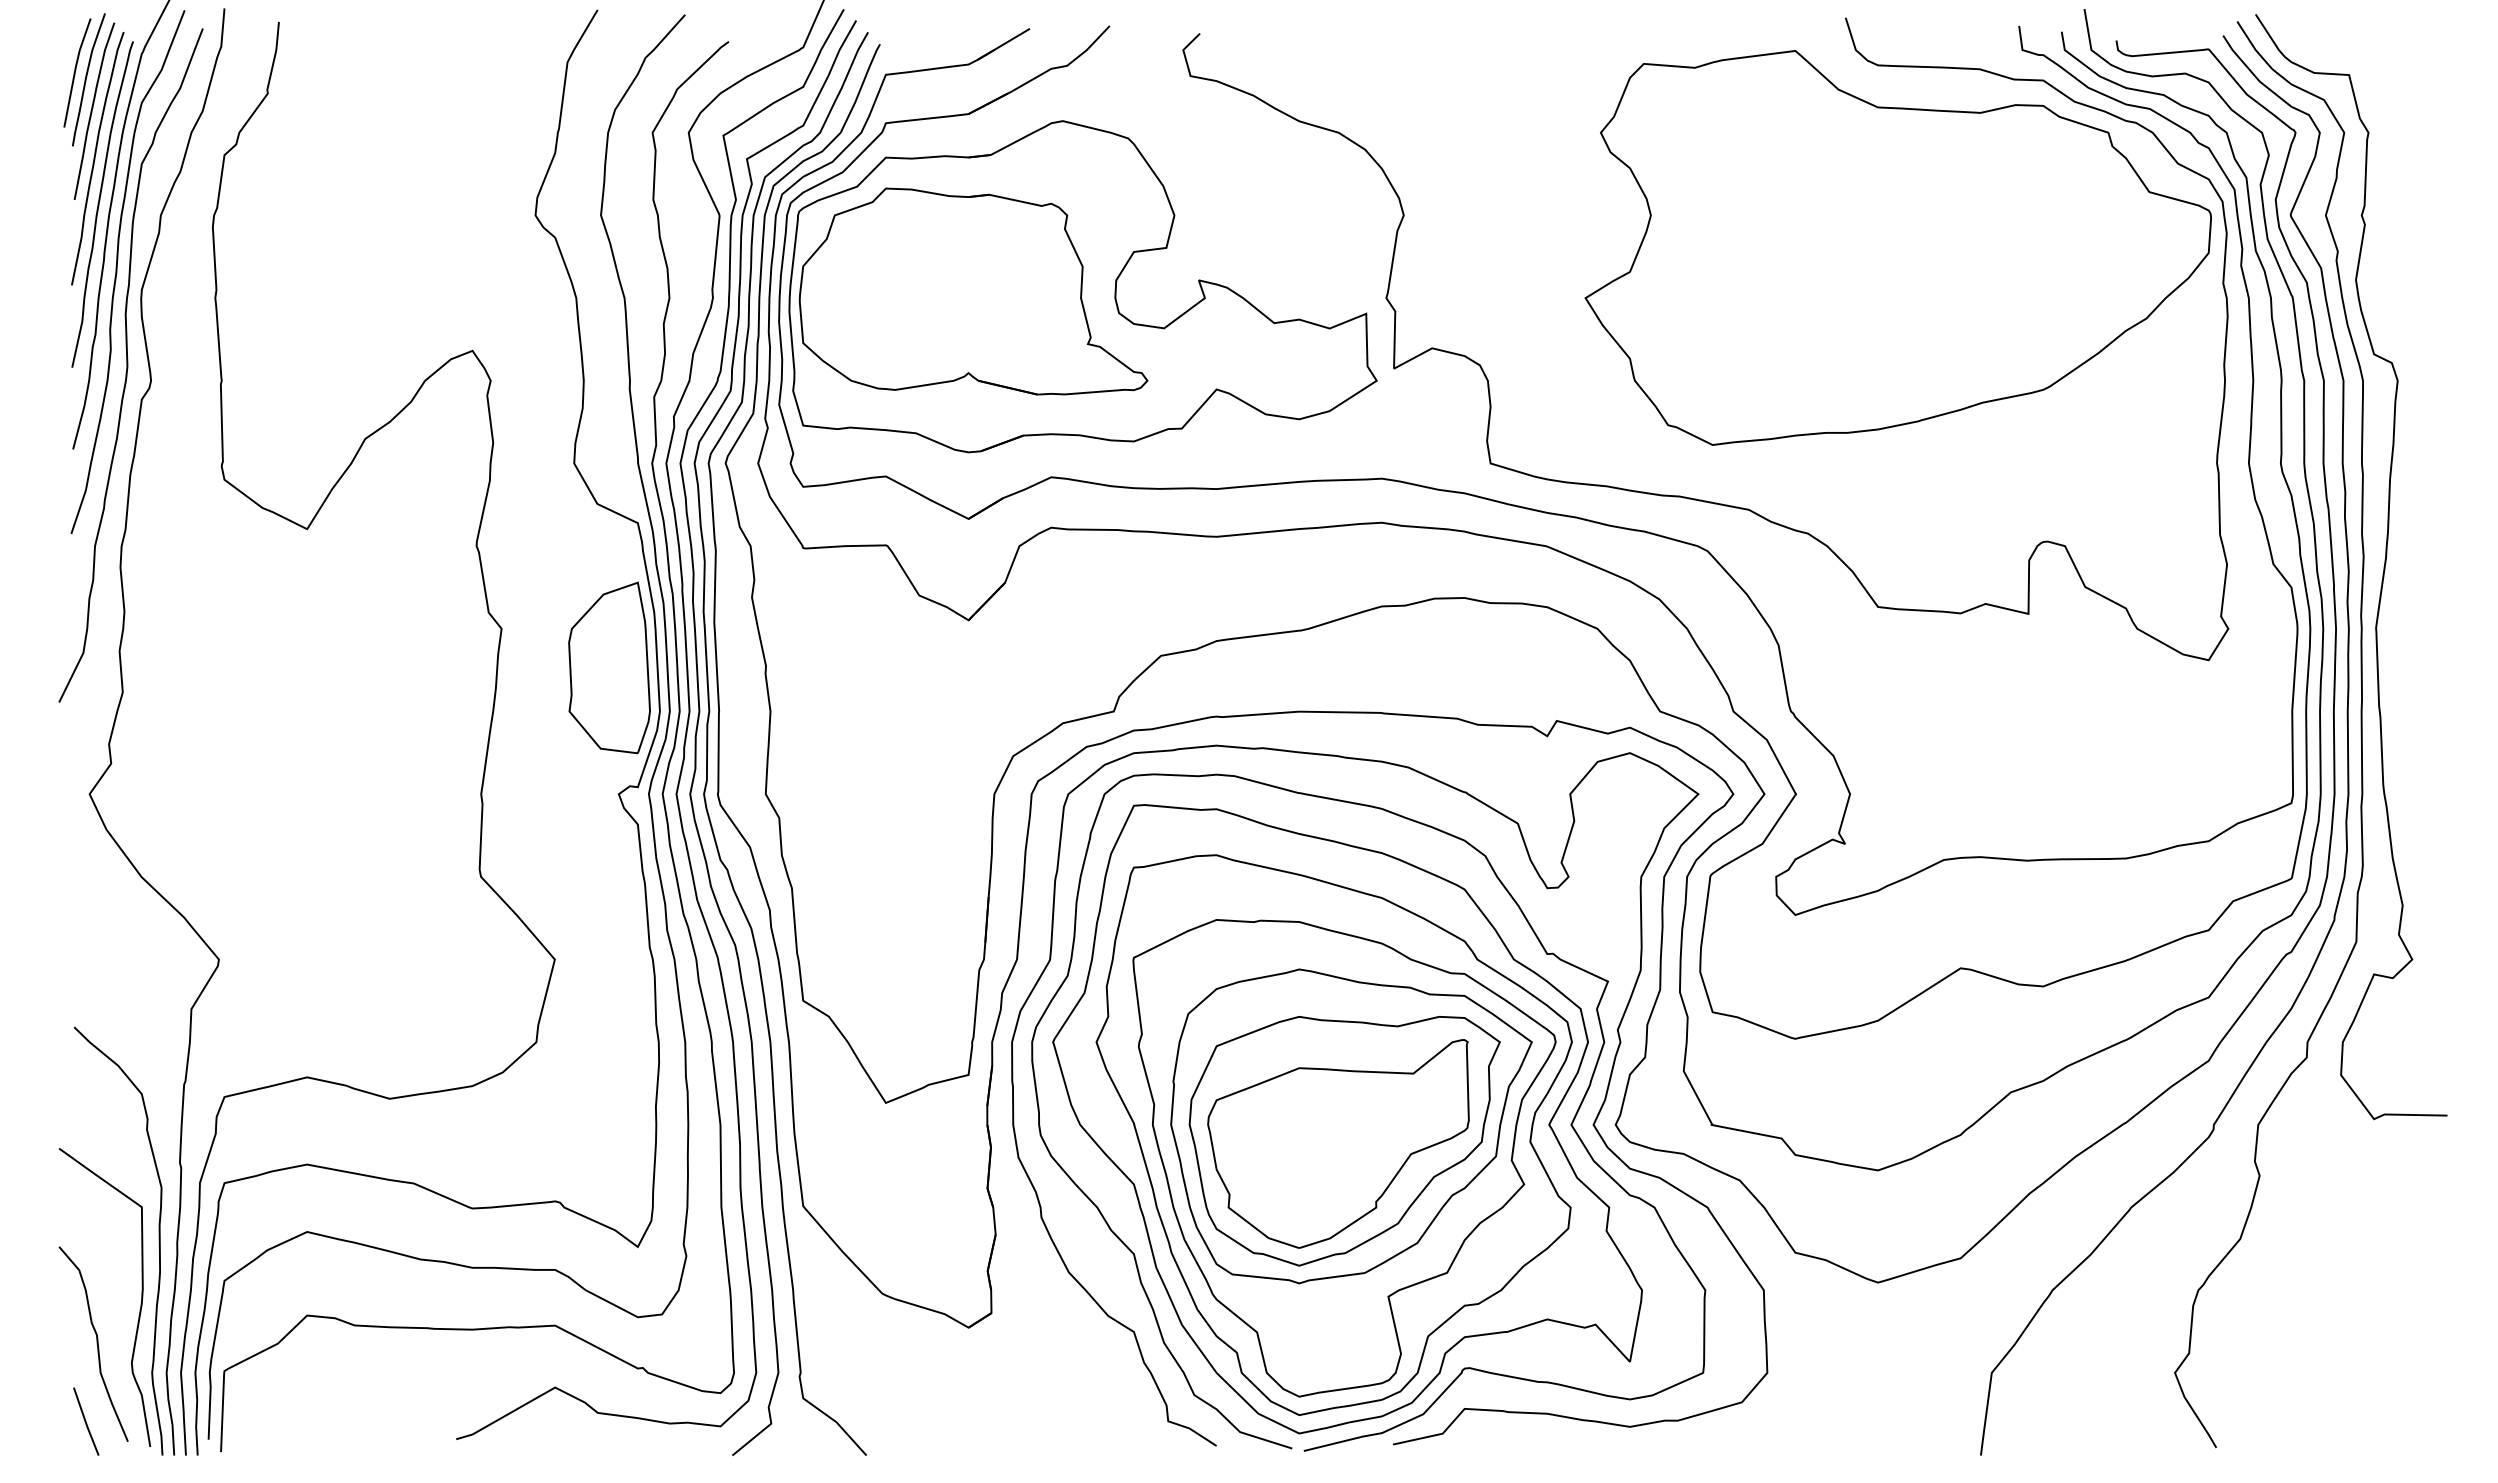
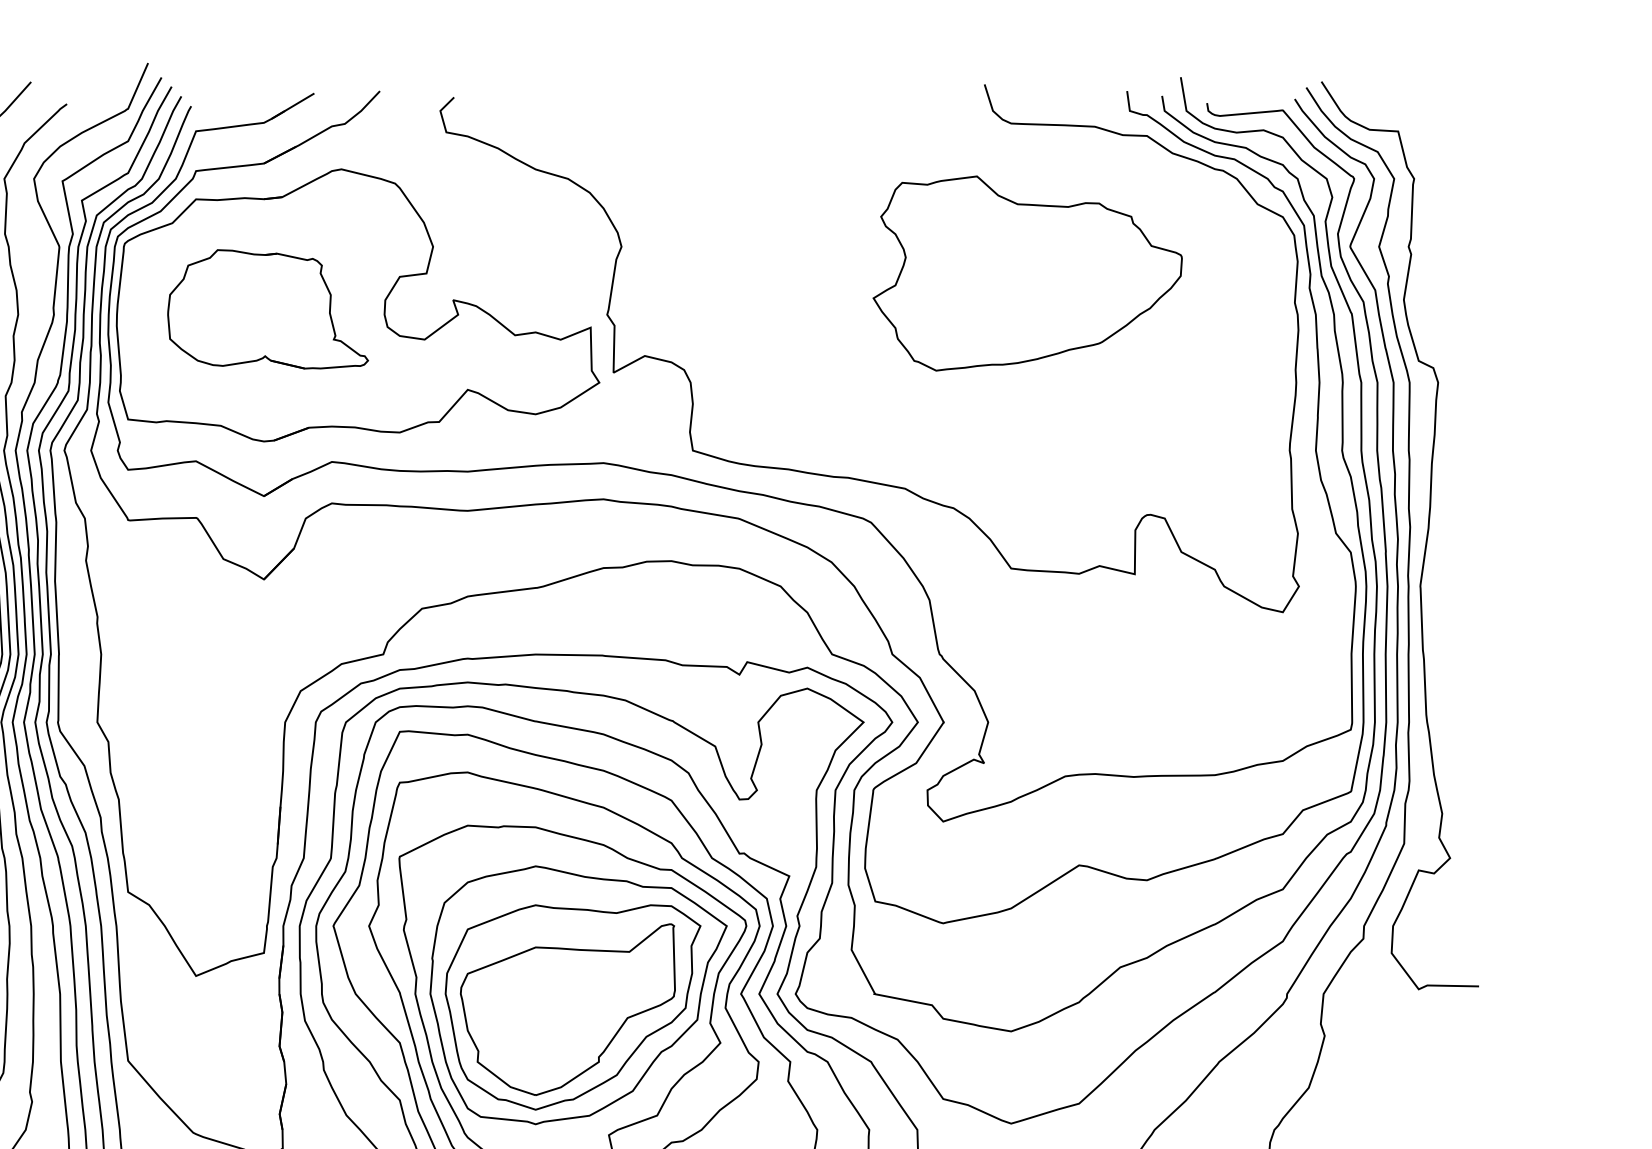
part: (1897, 247) -> (1027, 273), size x0.6
part: (973, 291) -> (268, 309), size x0.7

